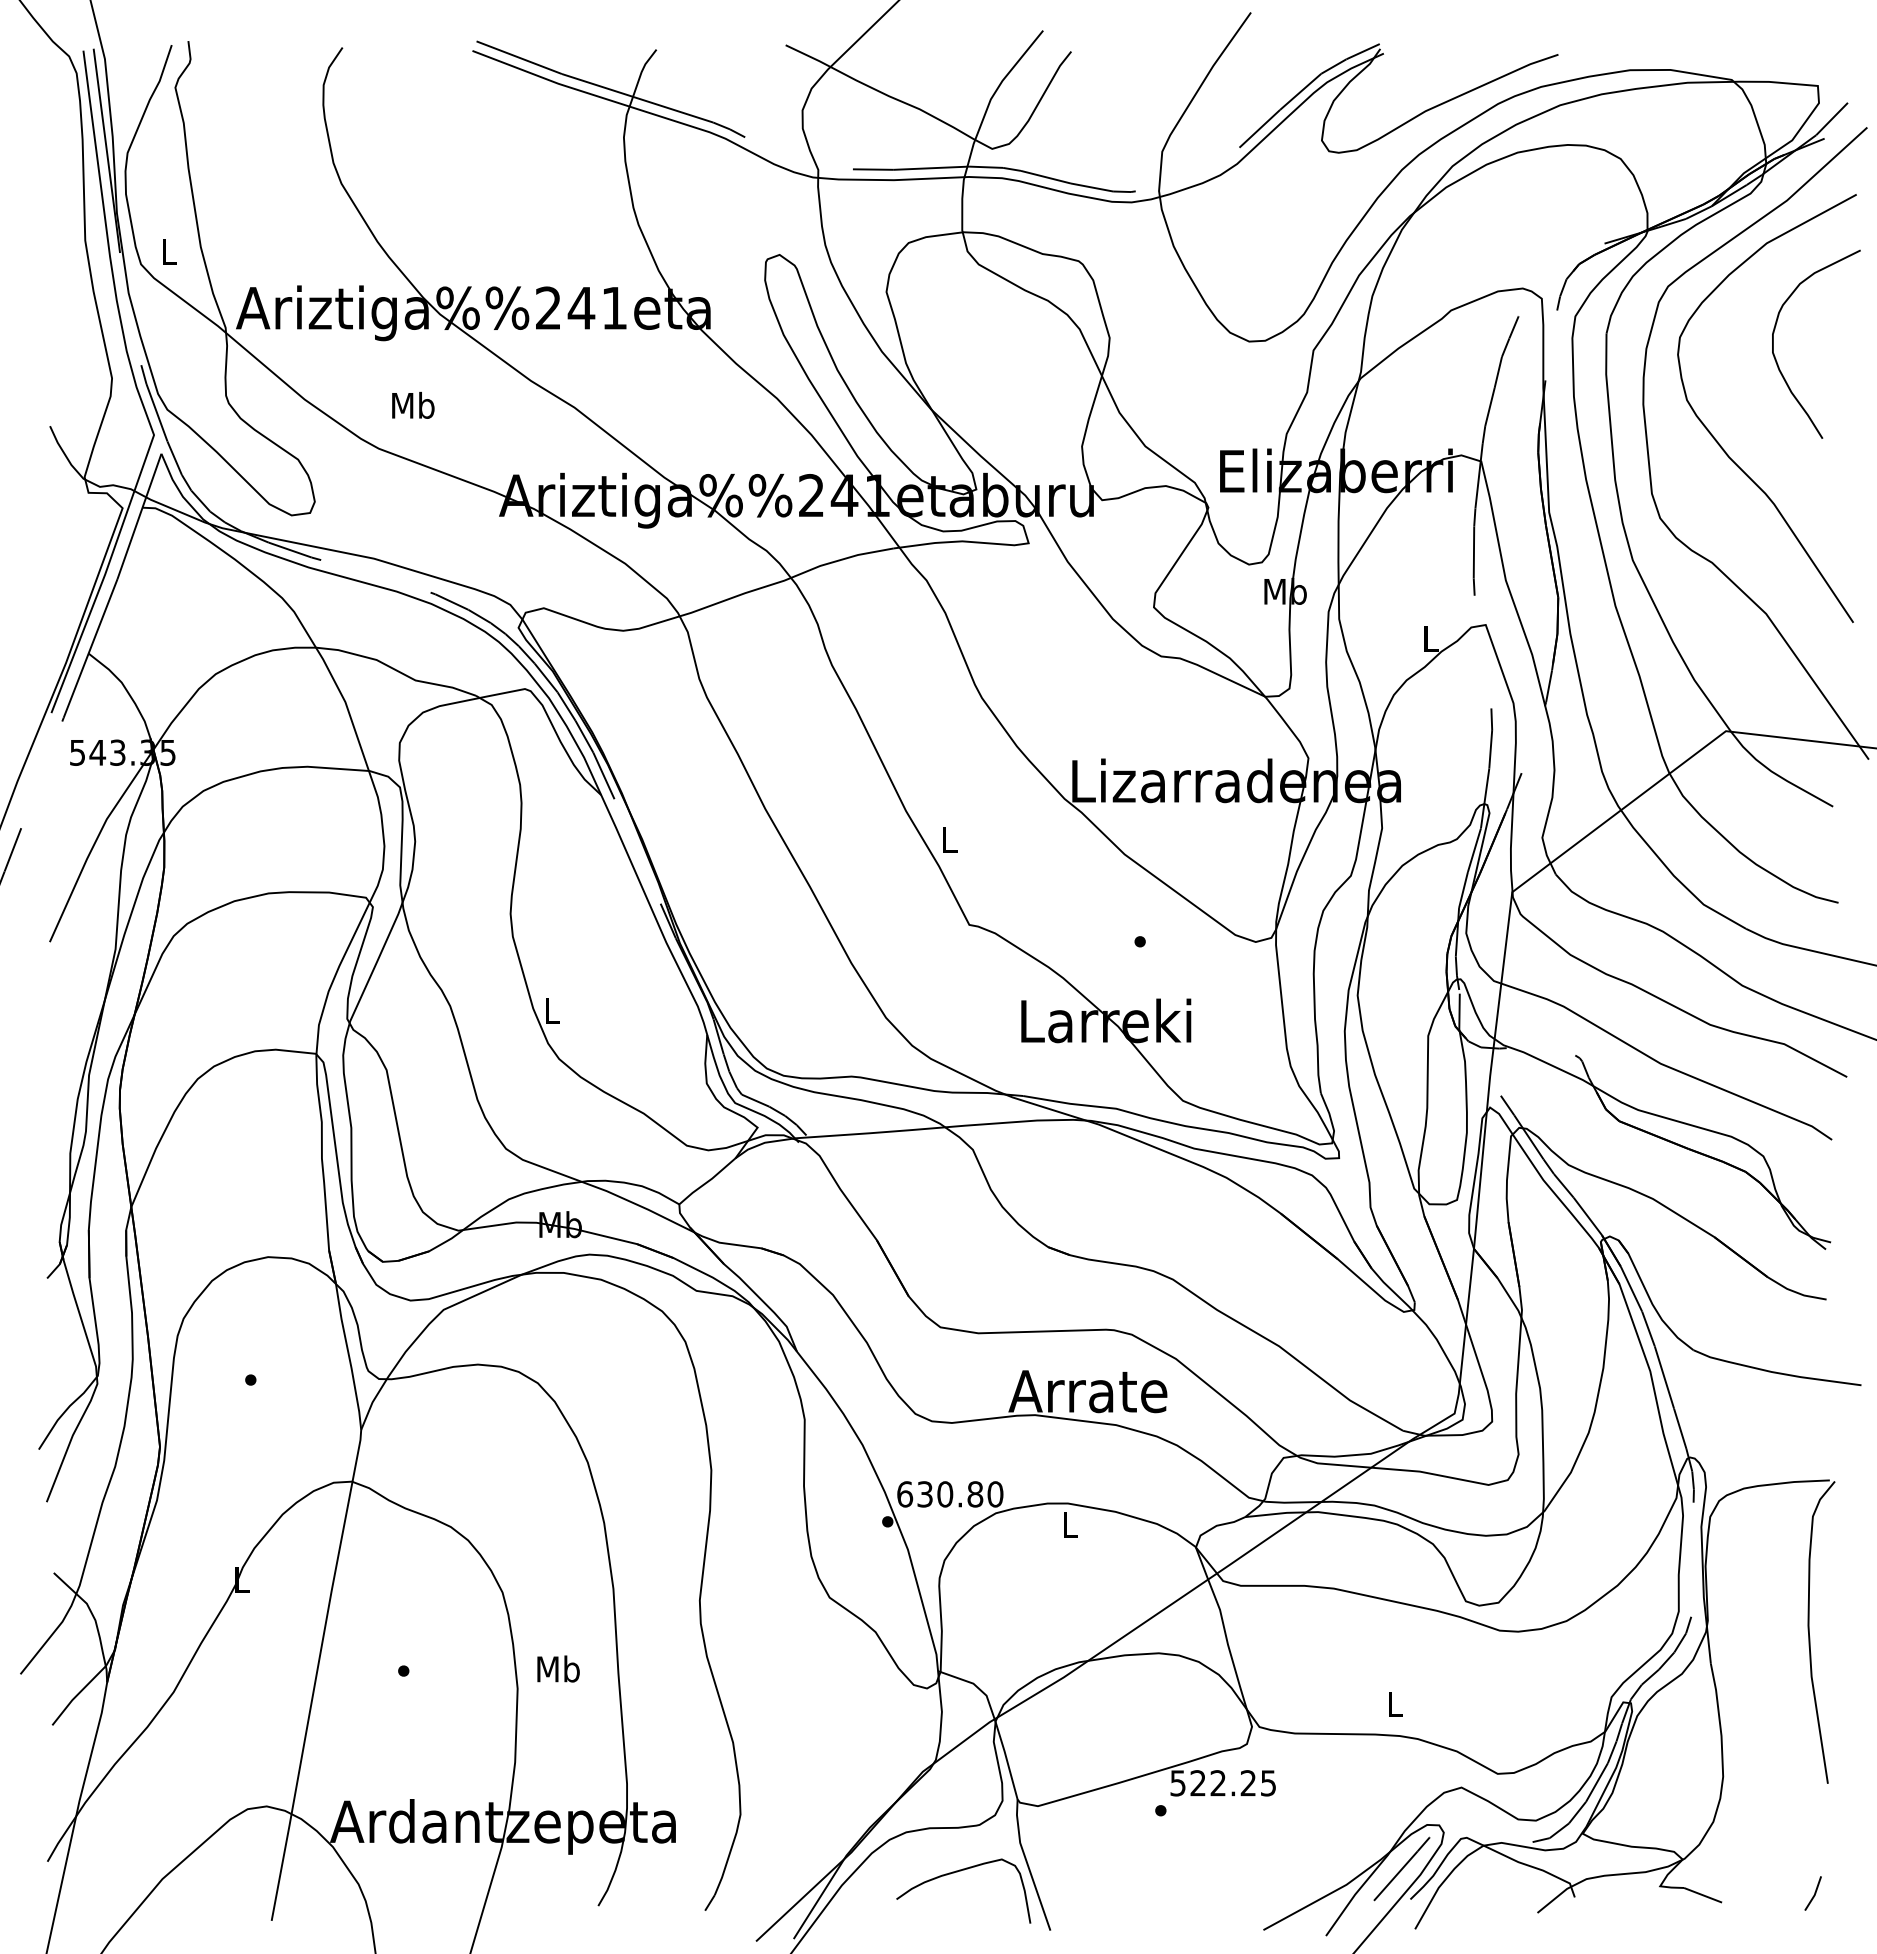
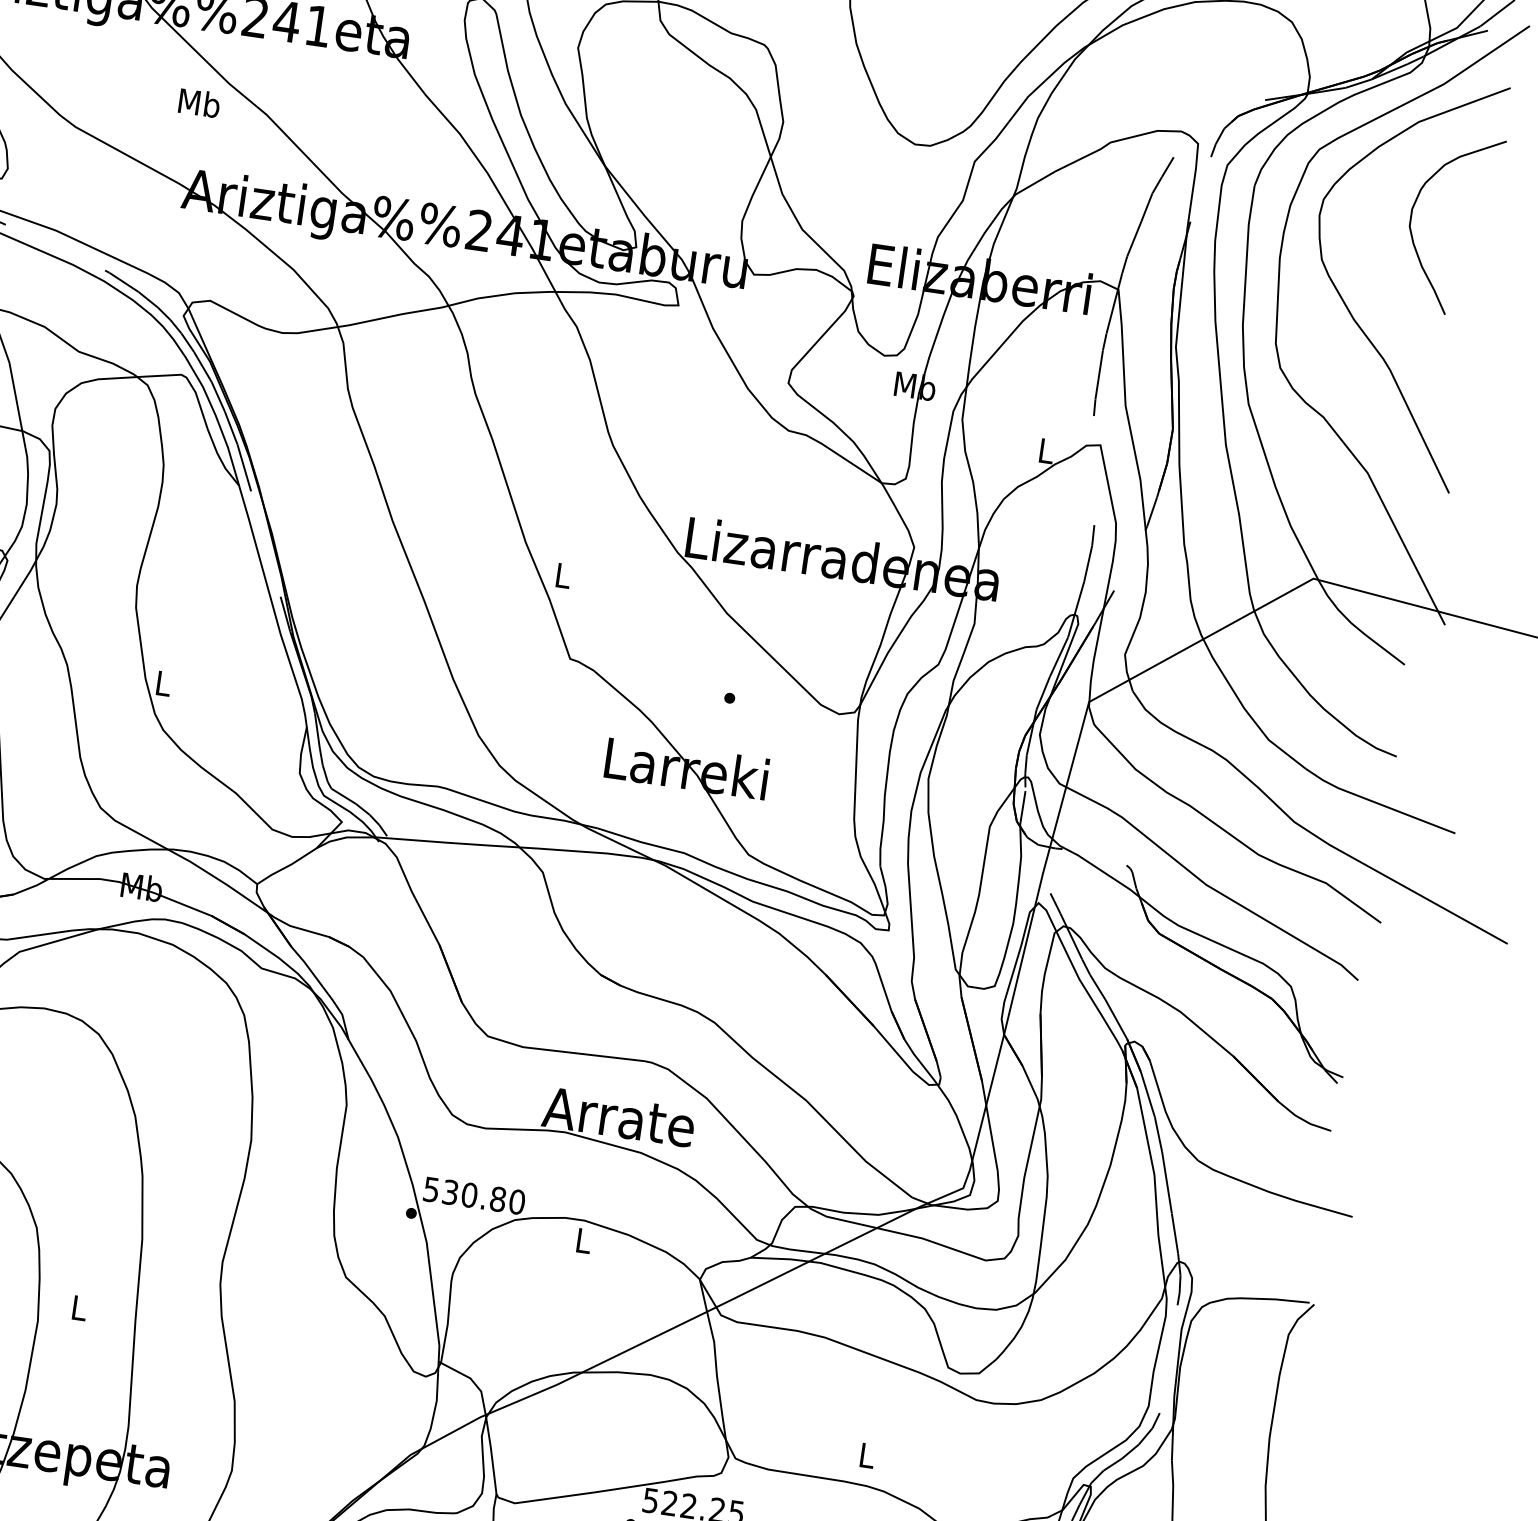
text: (413, 404) -> (199, 102), moved
text: (905, 1494) -> (431, 1189), 630.80 -> 530.80
text: (558, 1668) -> (79, 1307), Mb -> L

